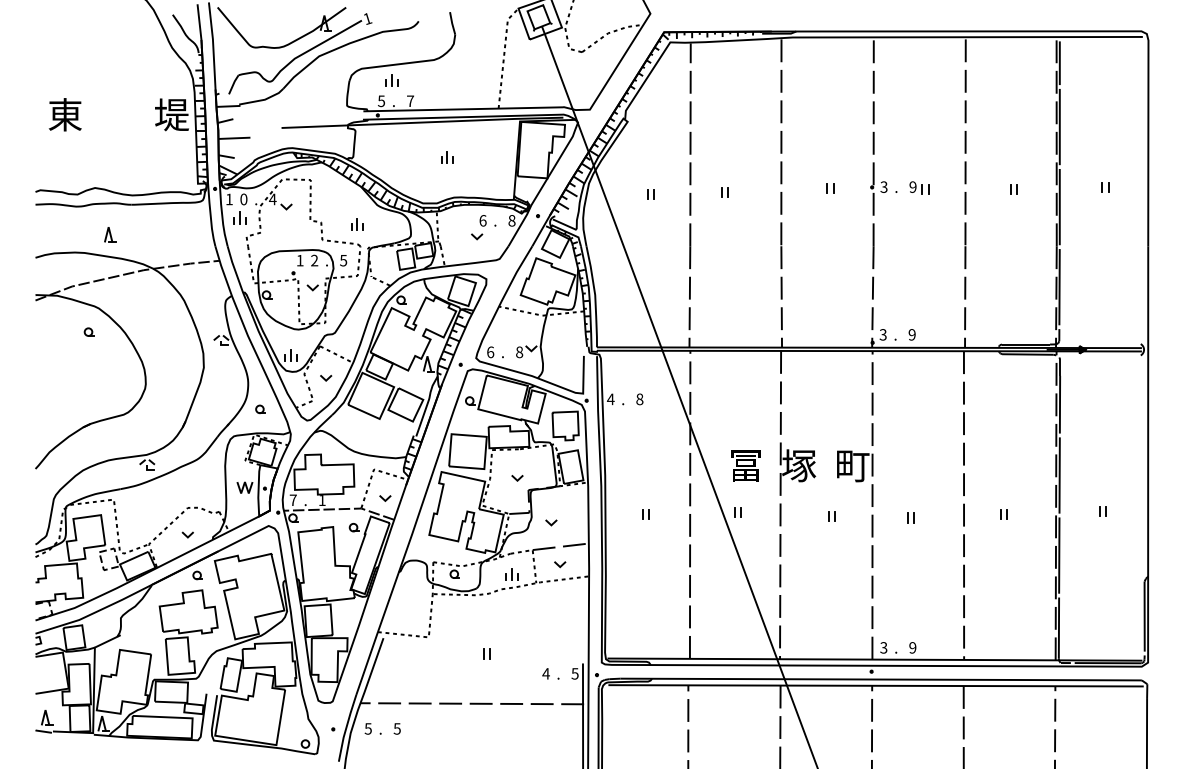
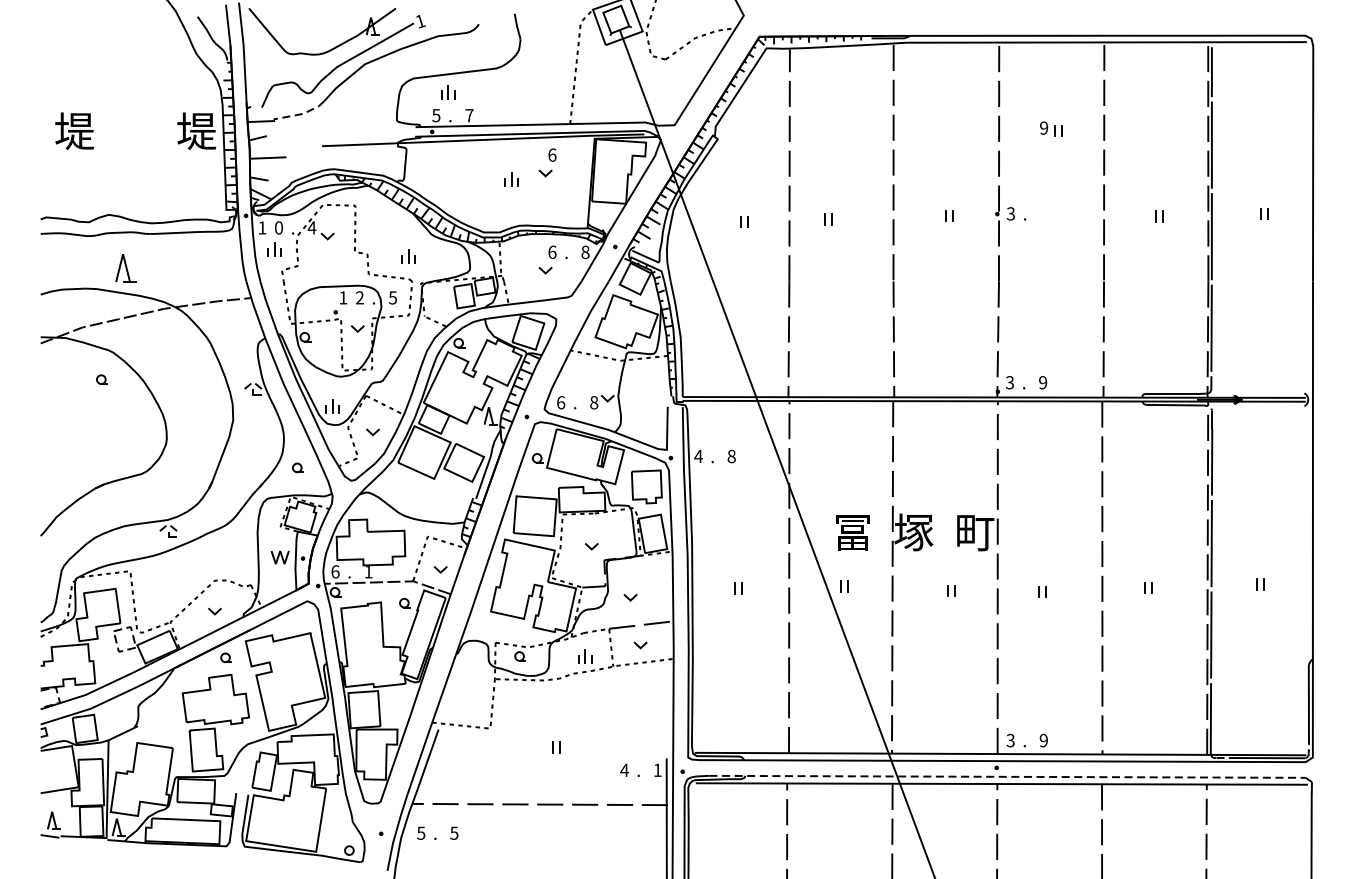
line: (264, 99) -> (302, 113), solid -> dashed
text: (65, 114) -> (74, 130), 東 -> 堤
part: (478, 142) -> (547, 162), added
part: (919, 187) -> (1051, 128), moved
part: (110, 234) -> (126, 267), size x1.6
text: (292, 500) -> (334, 572), 7 -> 6
text: (574, 673) -> (656, 769), 5 -> 1
line: (881, 679) -> (1008, 776), solid -> dashed

